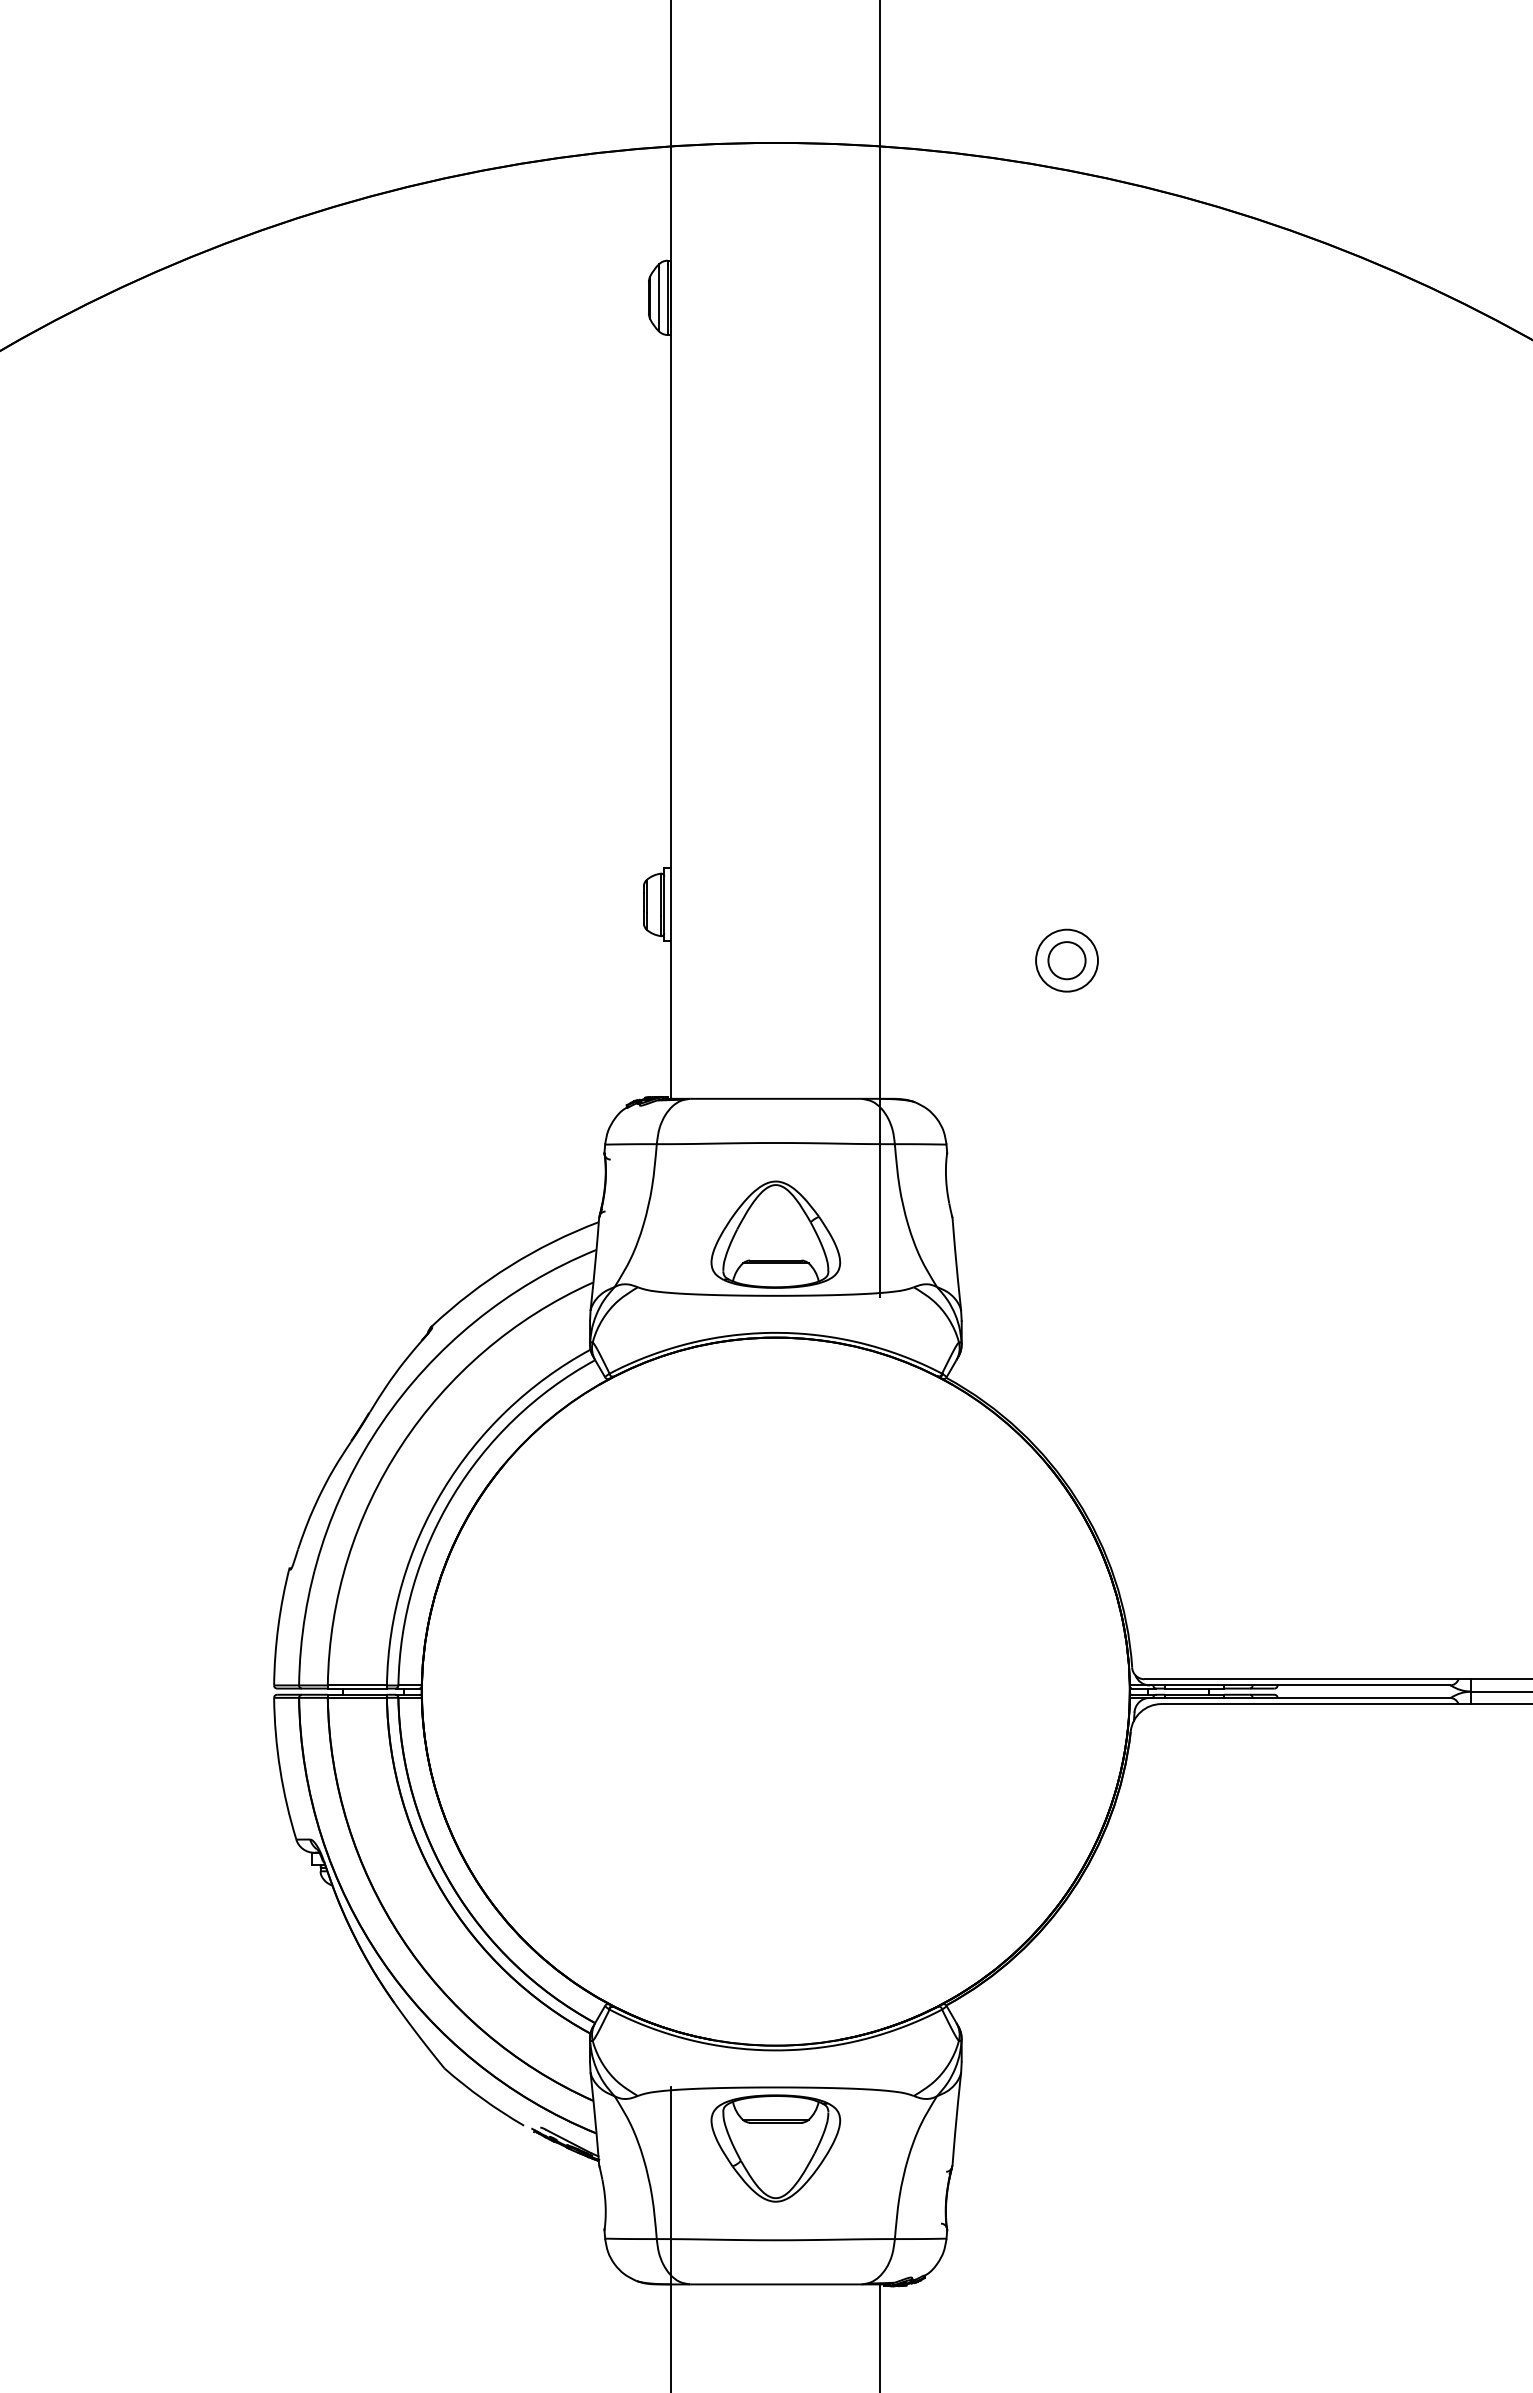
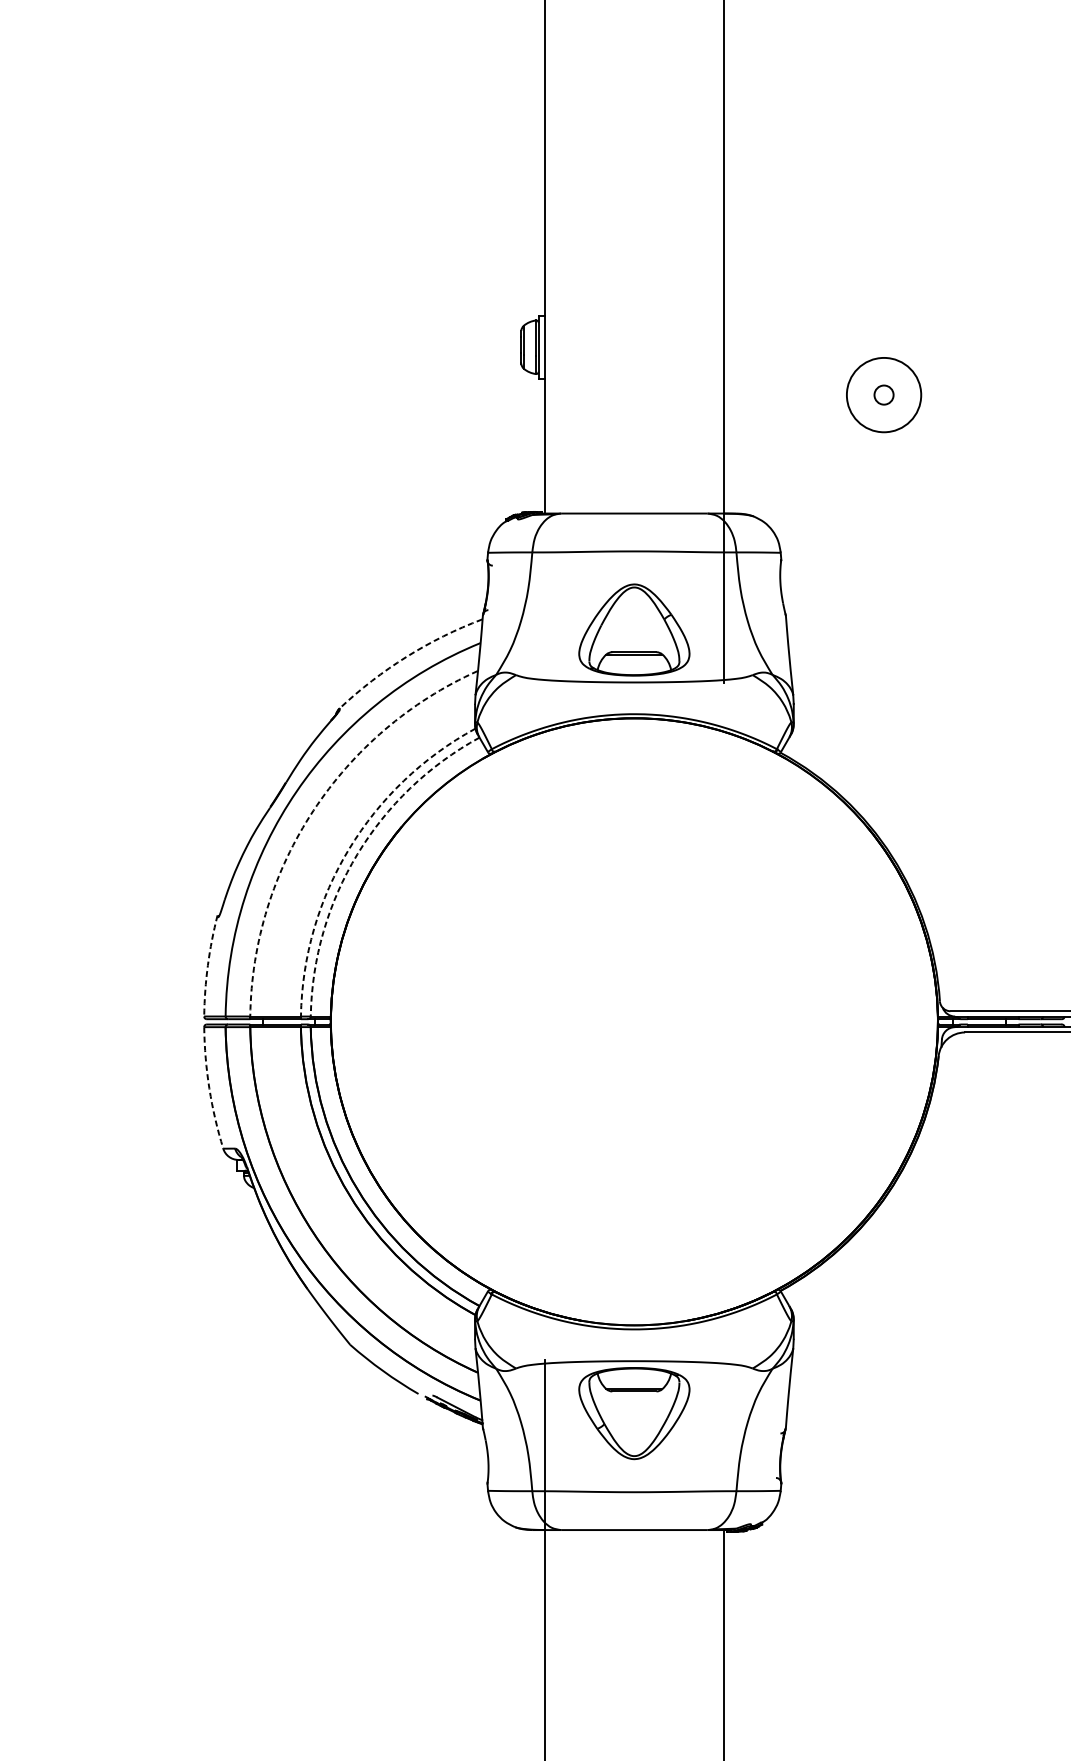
circle: (1066, 960) -> (883, 394), size x0.6
circle: (1067, 960) -> (884, 394), size x1.4
arc: (510, 1265) -> (406, 656), solid -> dashed
arc: (401, 1445) -> (313, 810), solid -> dashed
arc: (443, 1489) -> (349, 848), solid -> dashed
arc: (452, 1496) -> (357, 854), solid -> dashed
arc: (278, 1626) -> (207, 965), solid -> dashed
arc: (280, 1769) -> (209, 1088), solid -> dashed

